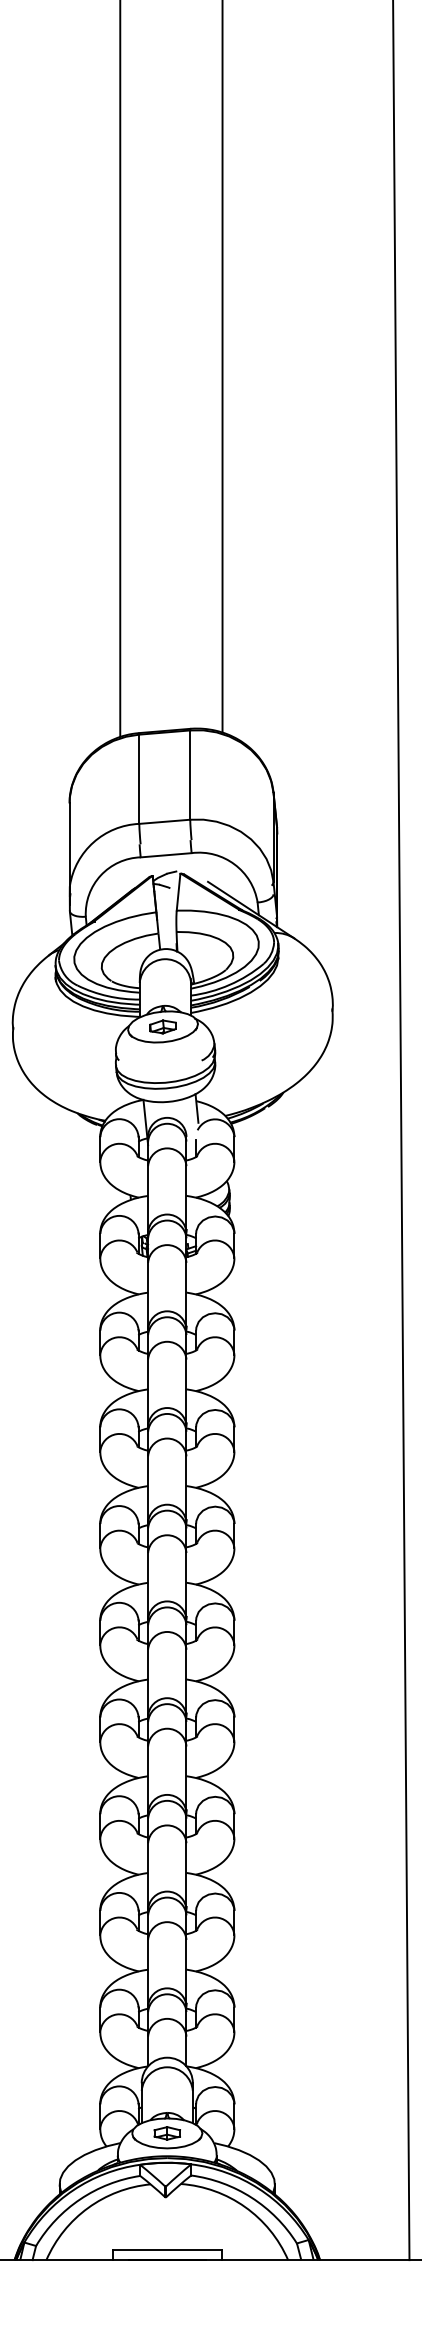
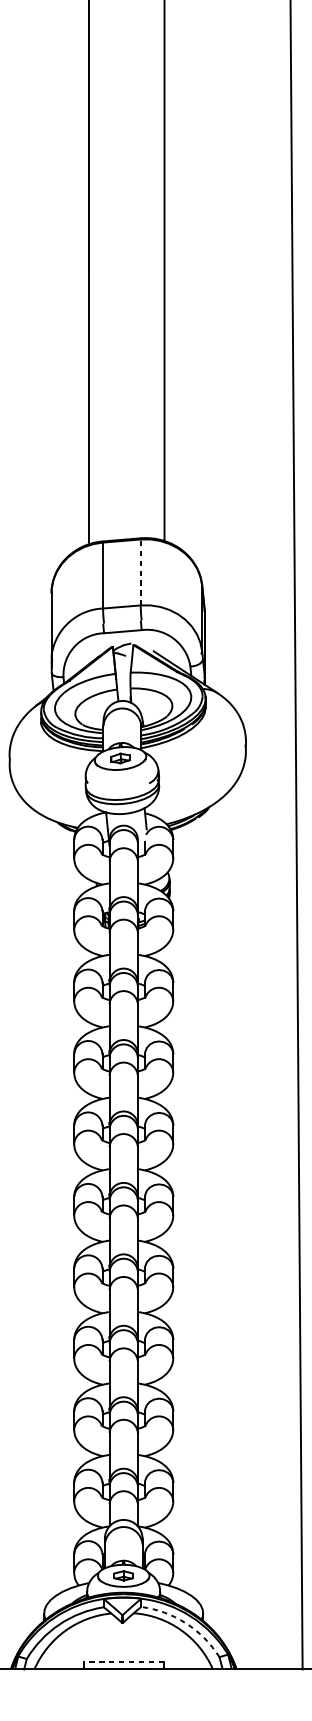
line: (190, 775) -> (140, 572), solid -> dashed
arc: (251, 2197) -> (185, 1623), solid -> dashed
line: (166, 2250) -> (123, 1662), solid -> dashed

